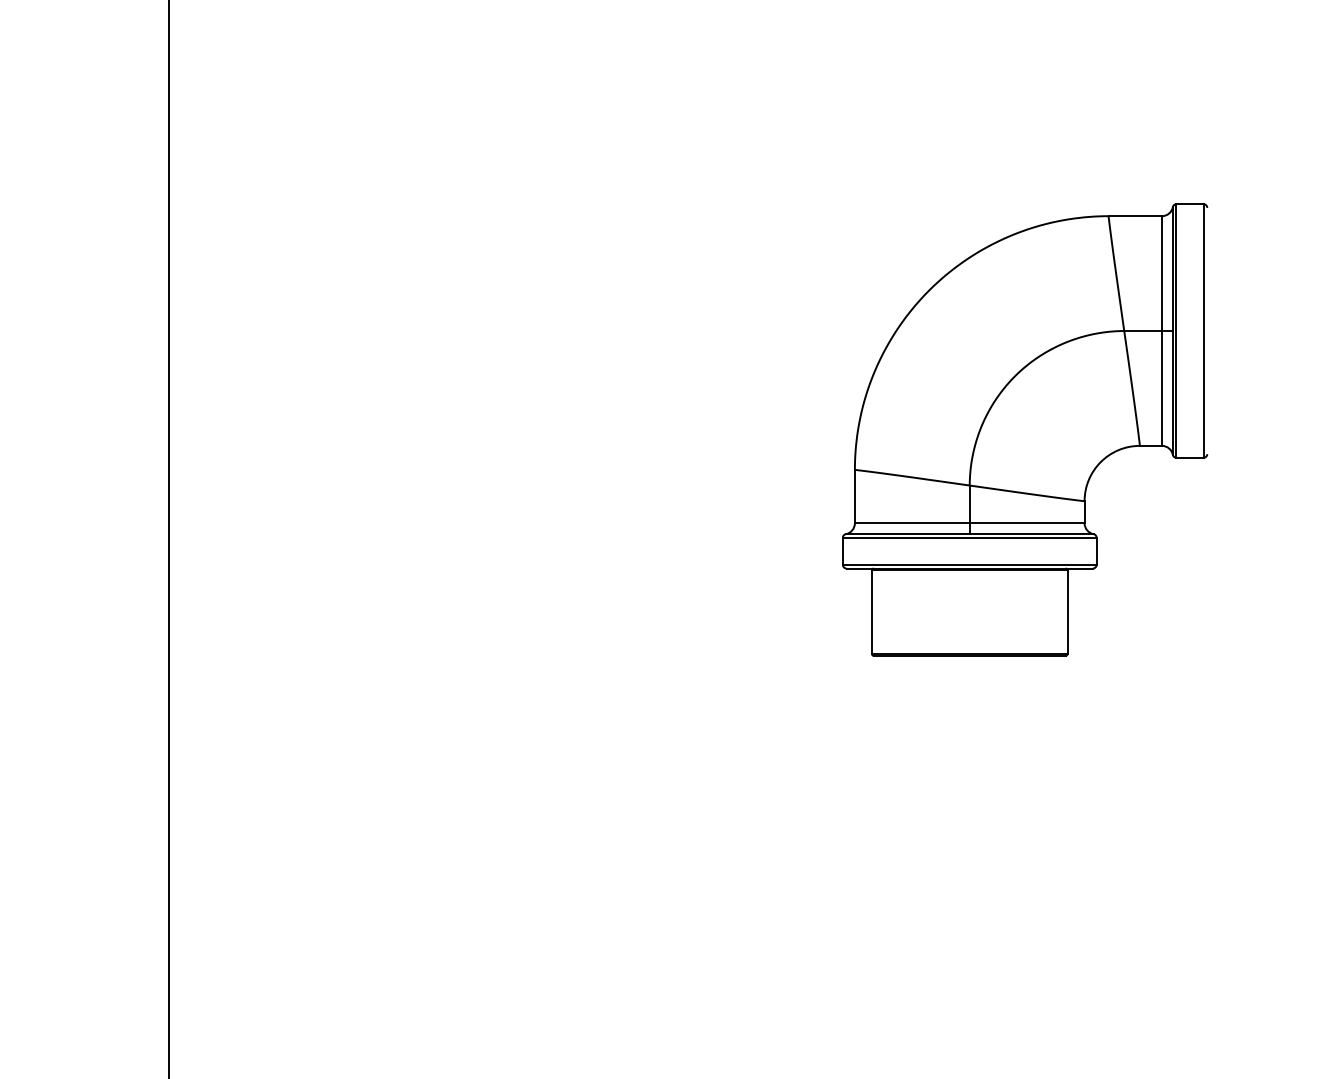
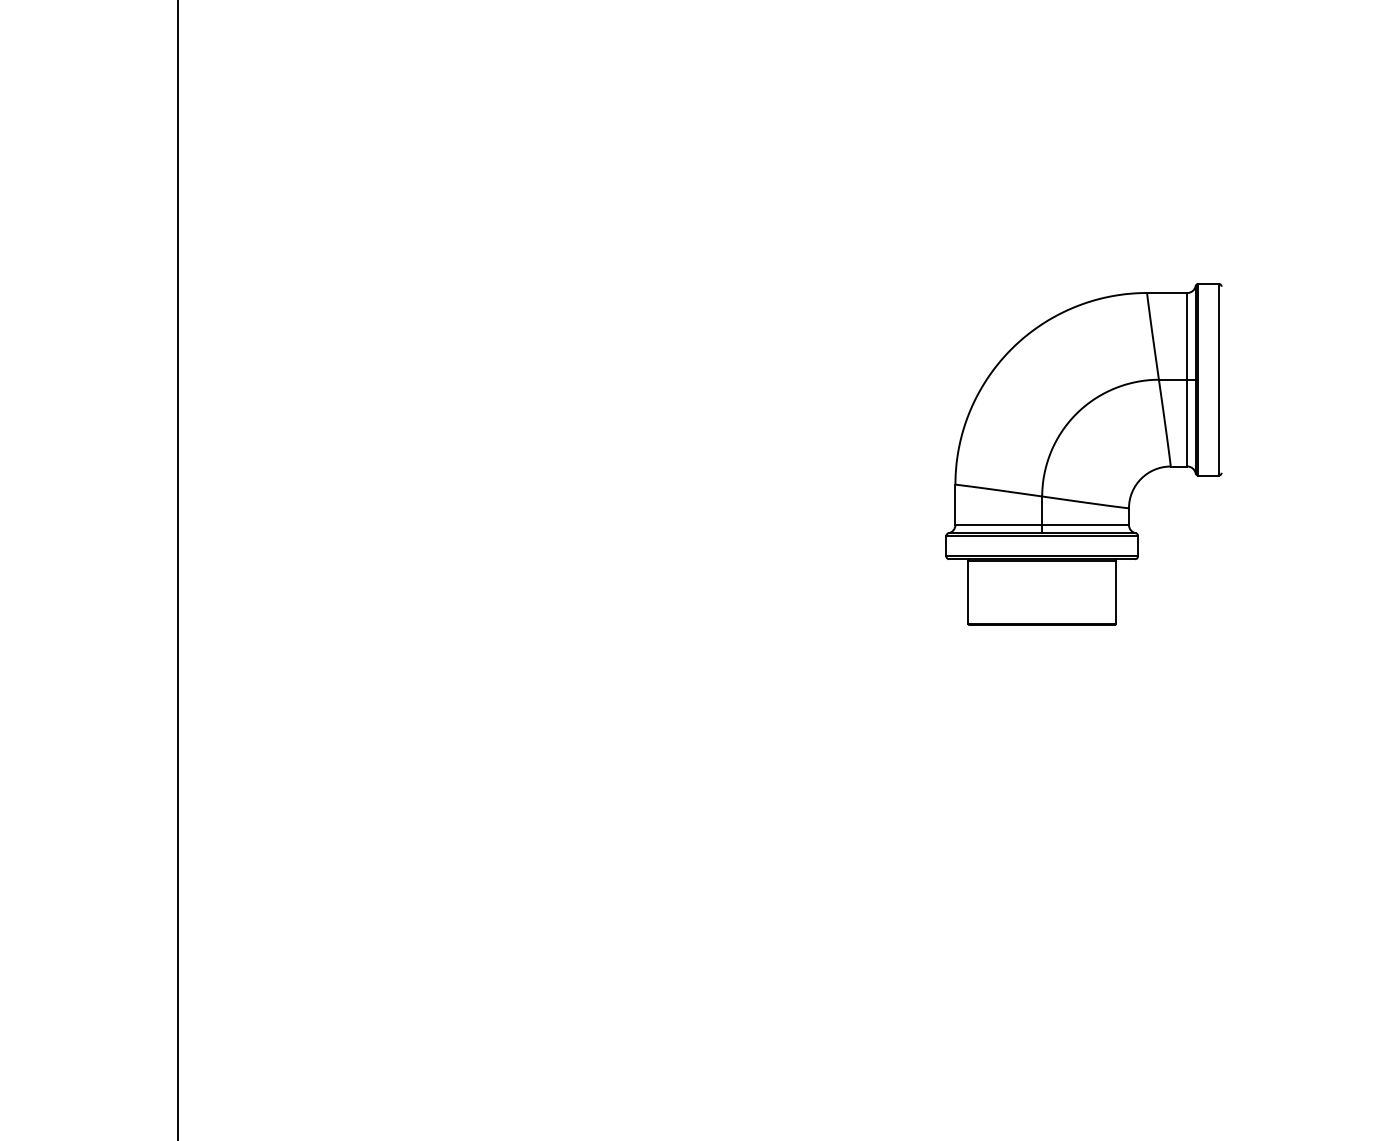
part: (1024, 429) -> (1083, 454), size x0.71

